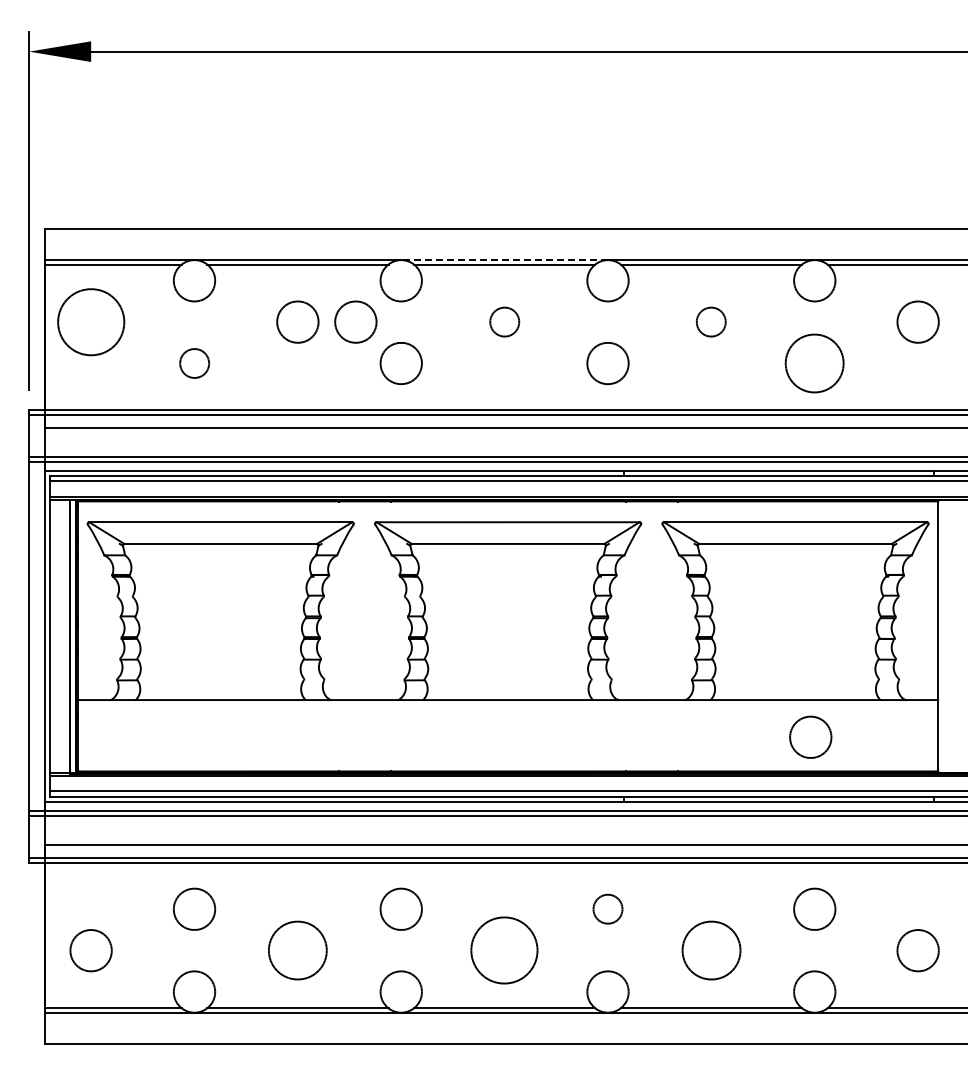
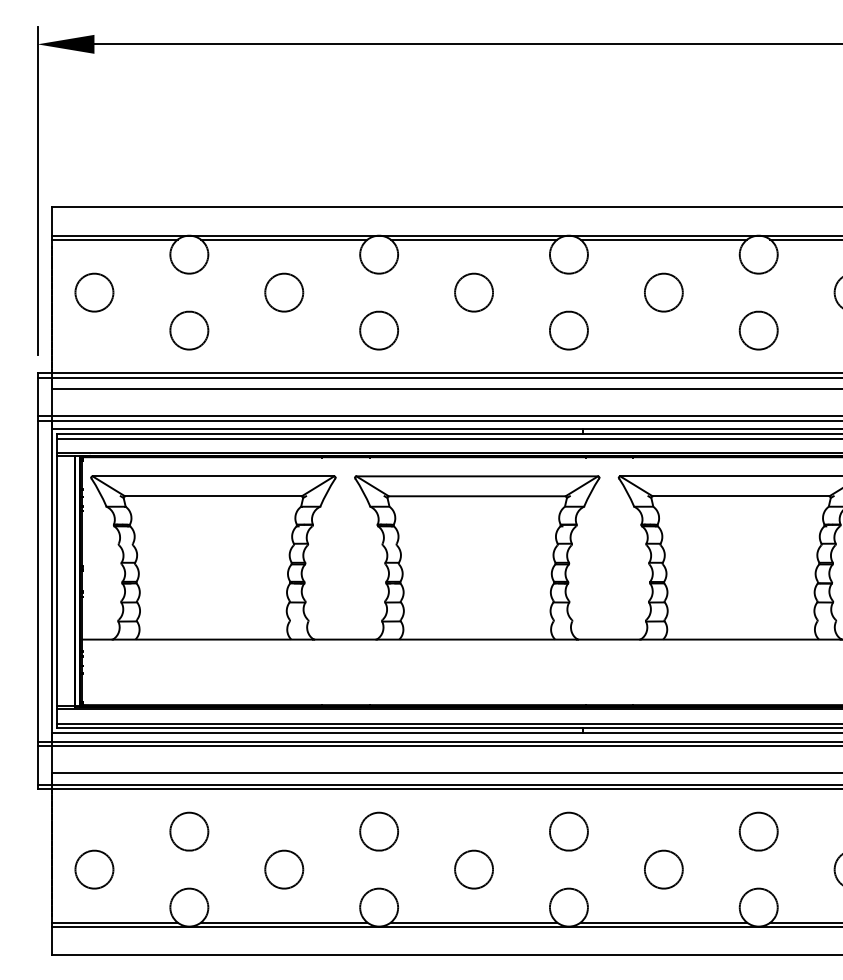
line: (504, 260) -> (473, 236), dashed -> solid
part: (90, 321) -> (93, 292), size x0.62
part: (355, 321) -> (337, 292), removed
part: (504, 321) -> (473, 292), size x1.43
part: (710, 321) -> (663, 292), size x1.43
part: (194, 363) -> (189, 330), size x1.43
part: (814, 363) -> (758, 330), size x0.71
part: (810, 736) -> (754, 673), removed
part: (607, 908) -> (568, 830), size x1.43
part: (297, 950) -> (283, 869), size x0.71
part: (504, 950) -> (473, 869), size x0.62
part: (710, 950) -> (663, 869), size x0.71

